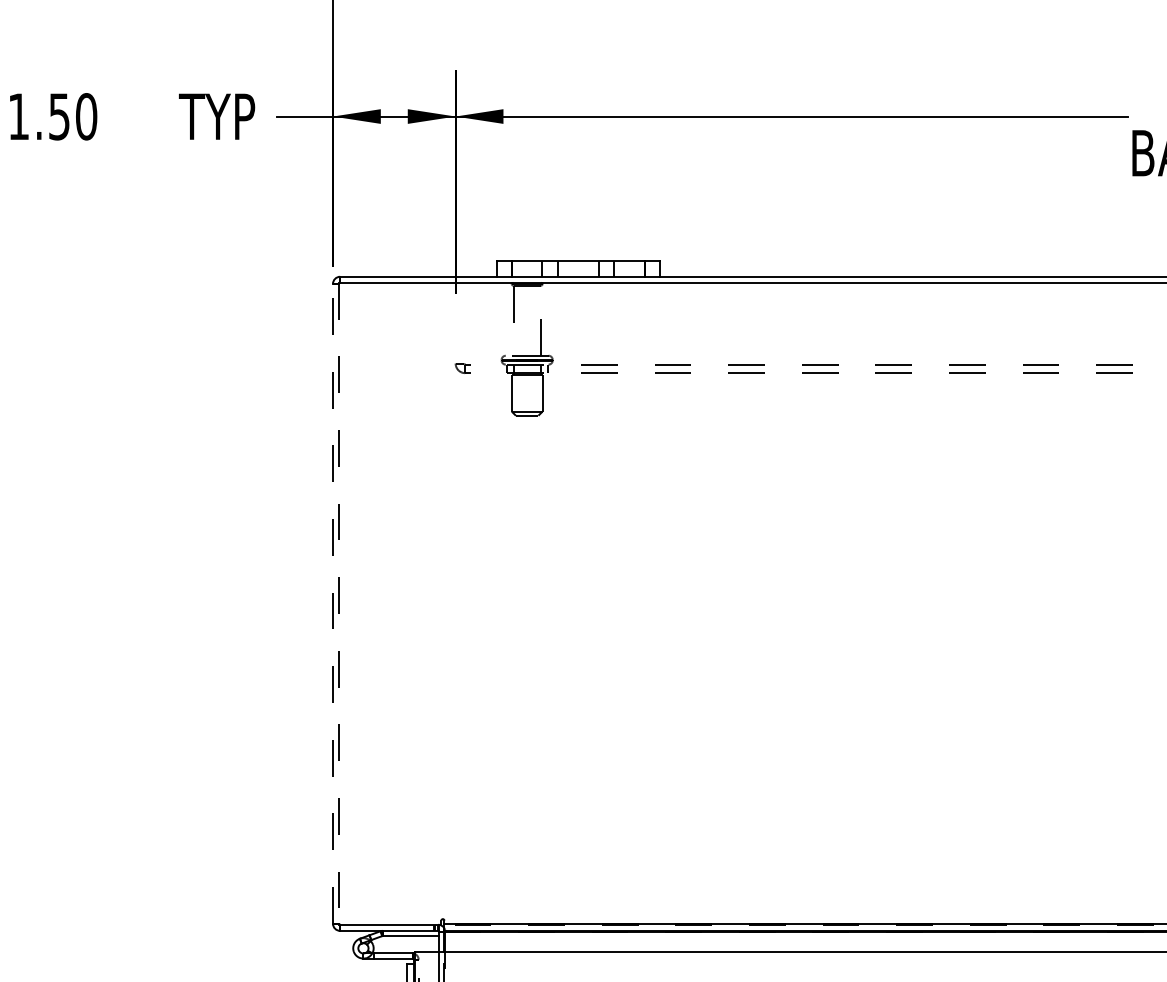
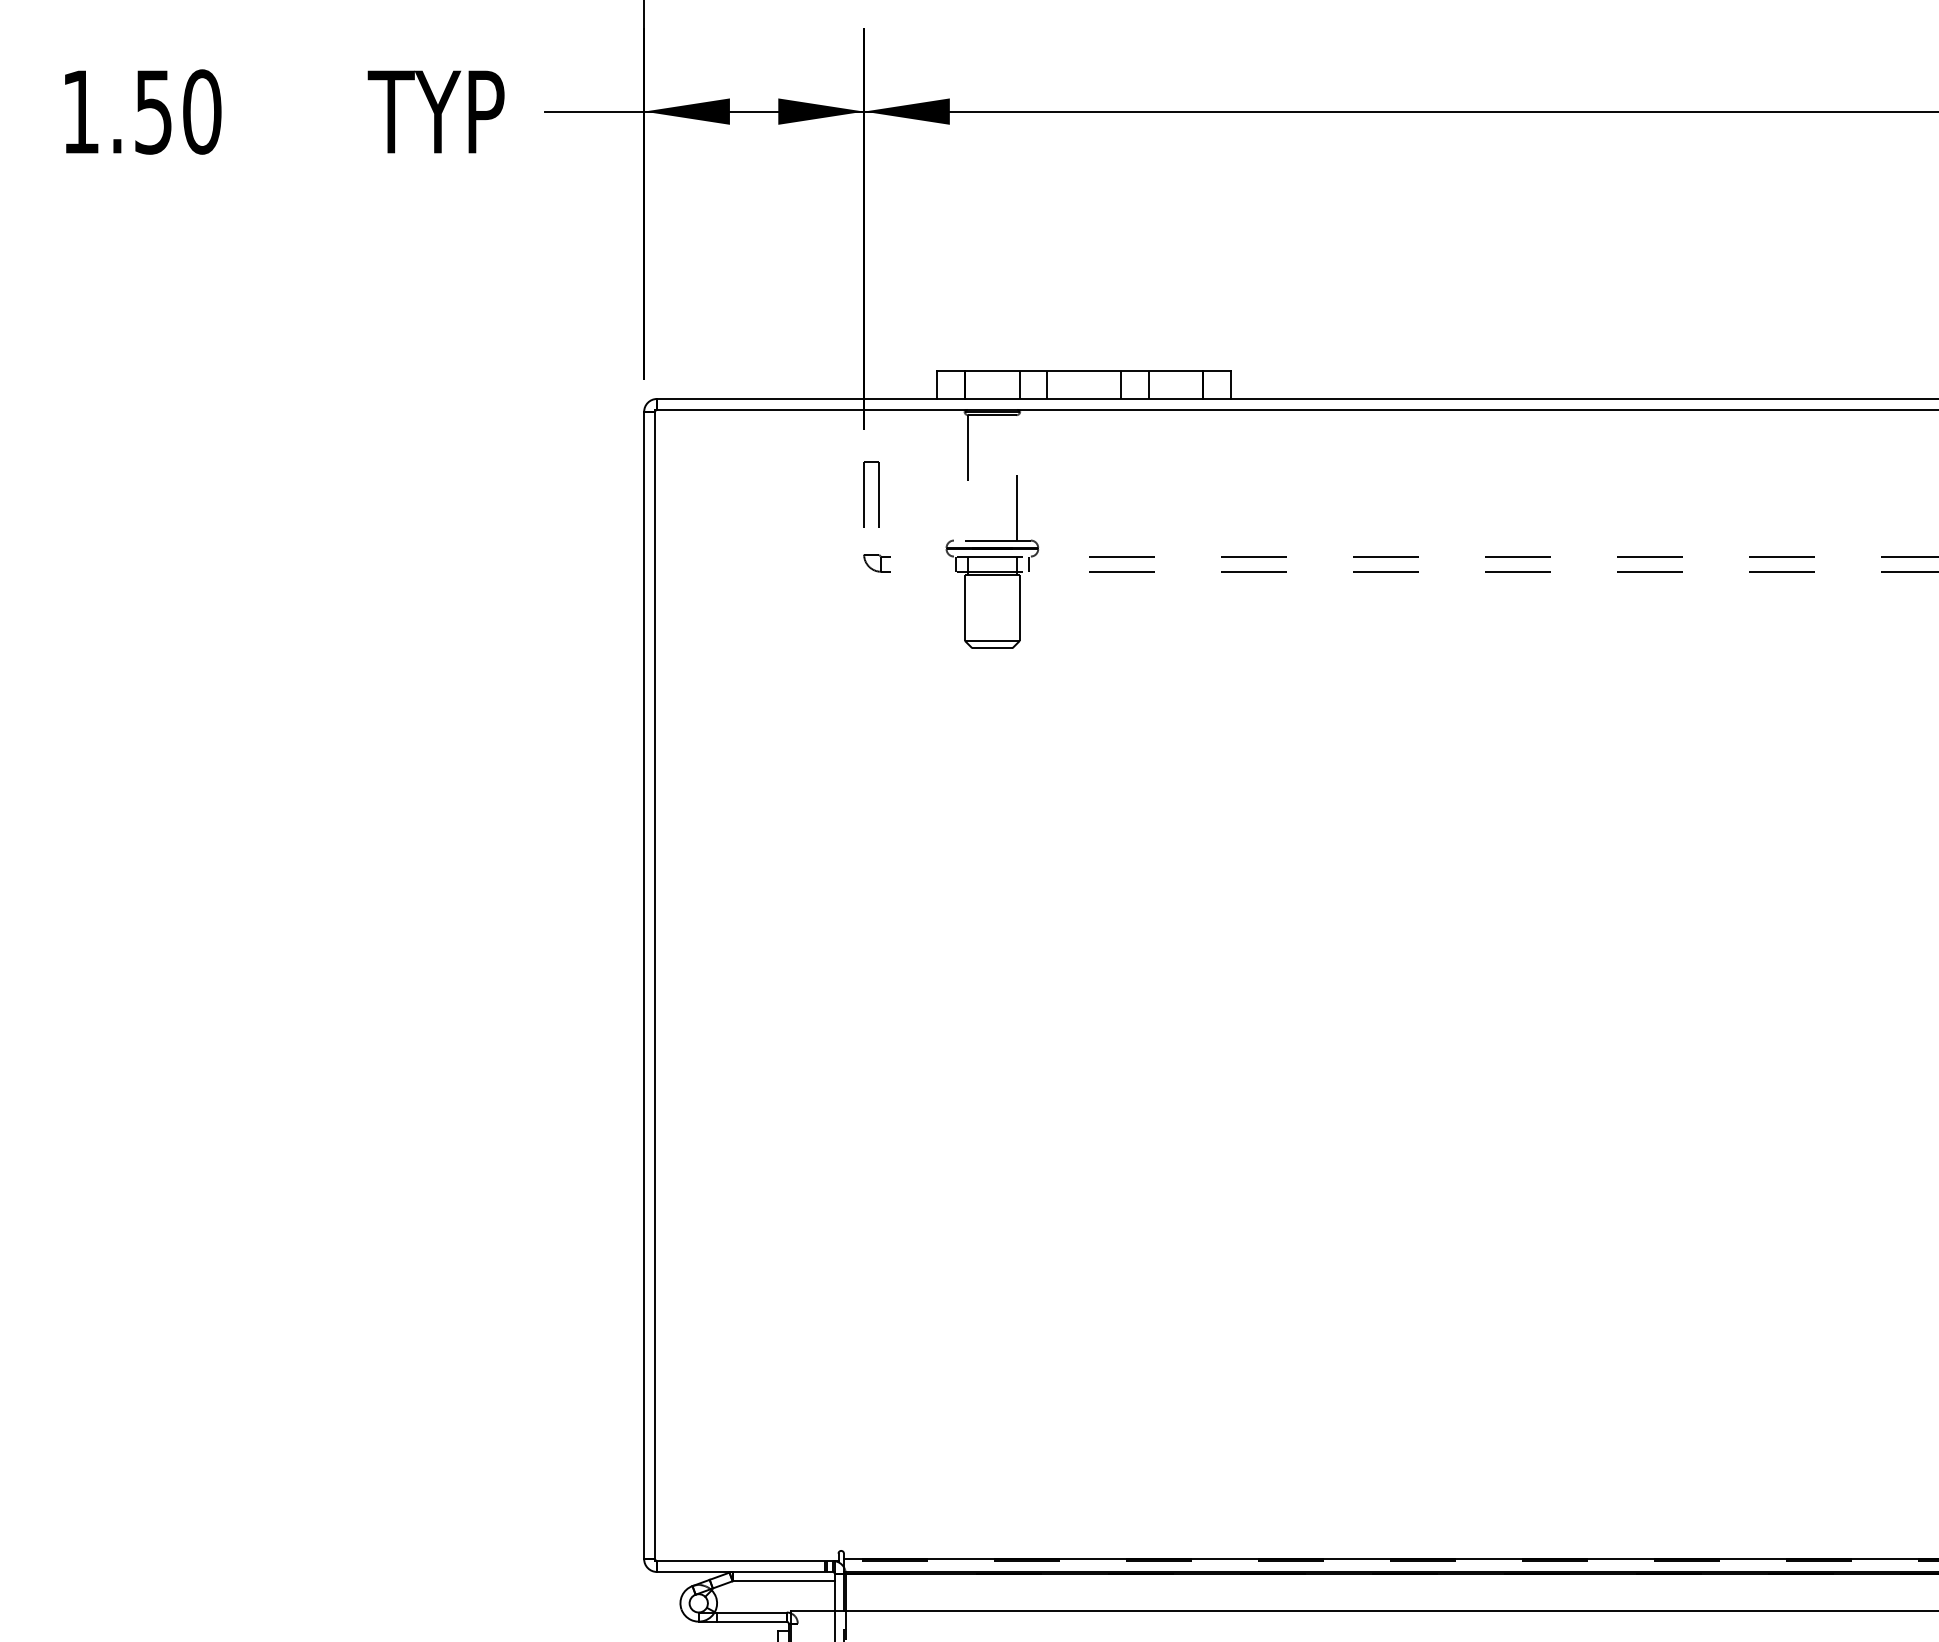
part: (459, 329) -> (871, 493), added
line: (333, 603) -> (645, 984), dashed -> solid
line: (339, 603) -> (655, 984), dashed -> solid

